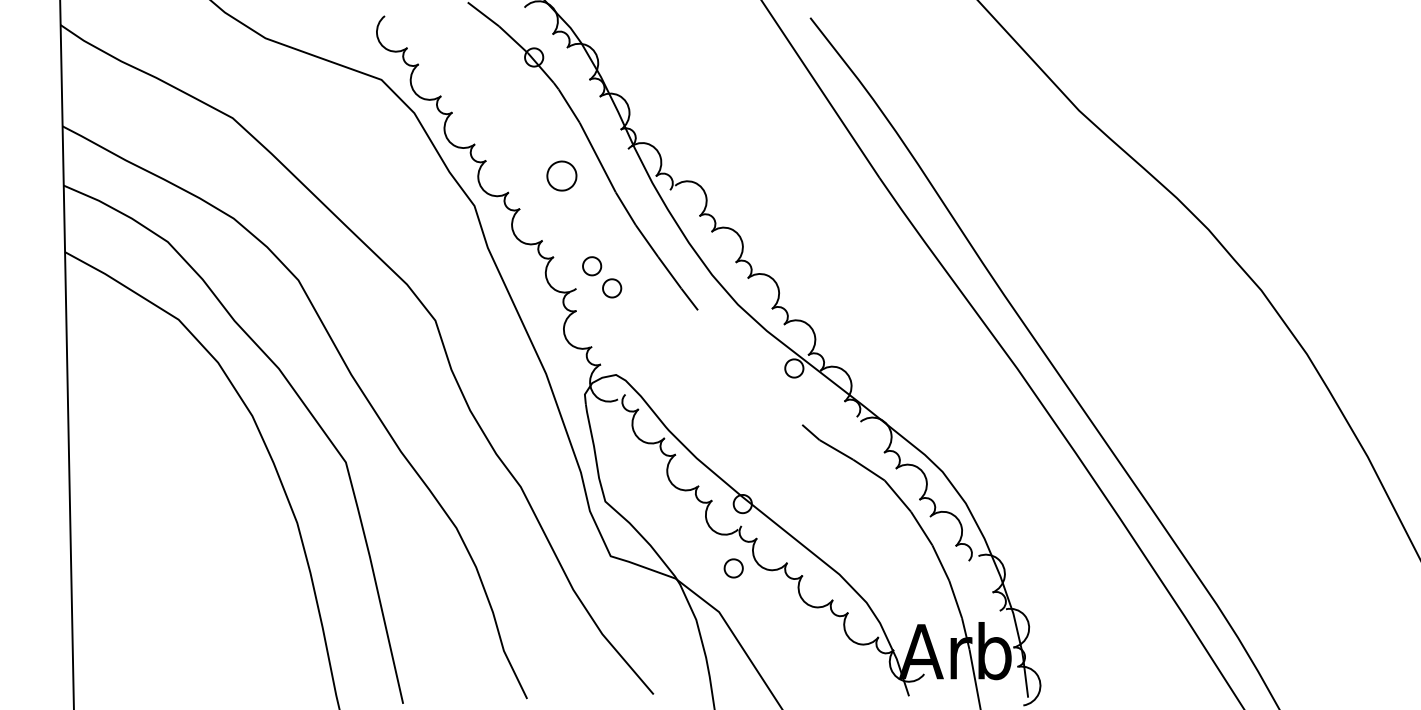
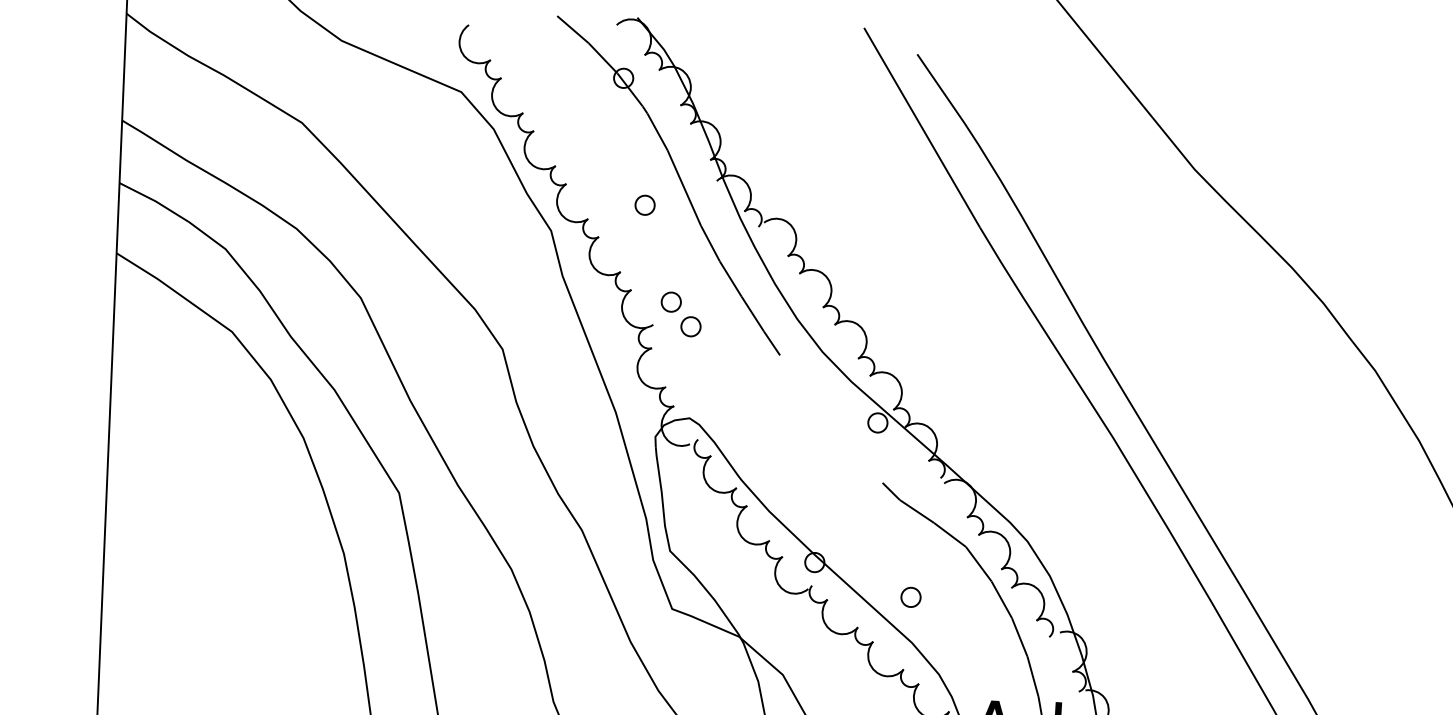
part: (561, 176) -> (644, 205), size x0.62
part: (733, 568) -> (910, 597), moved

